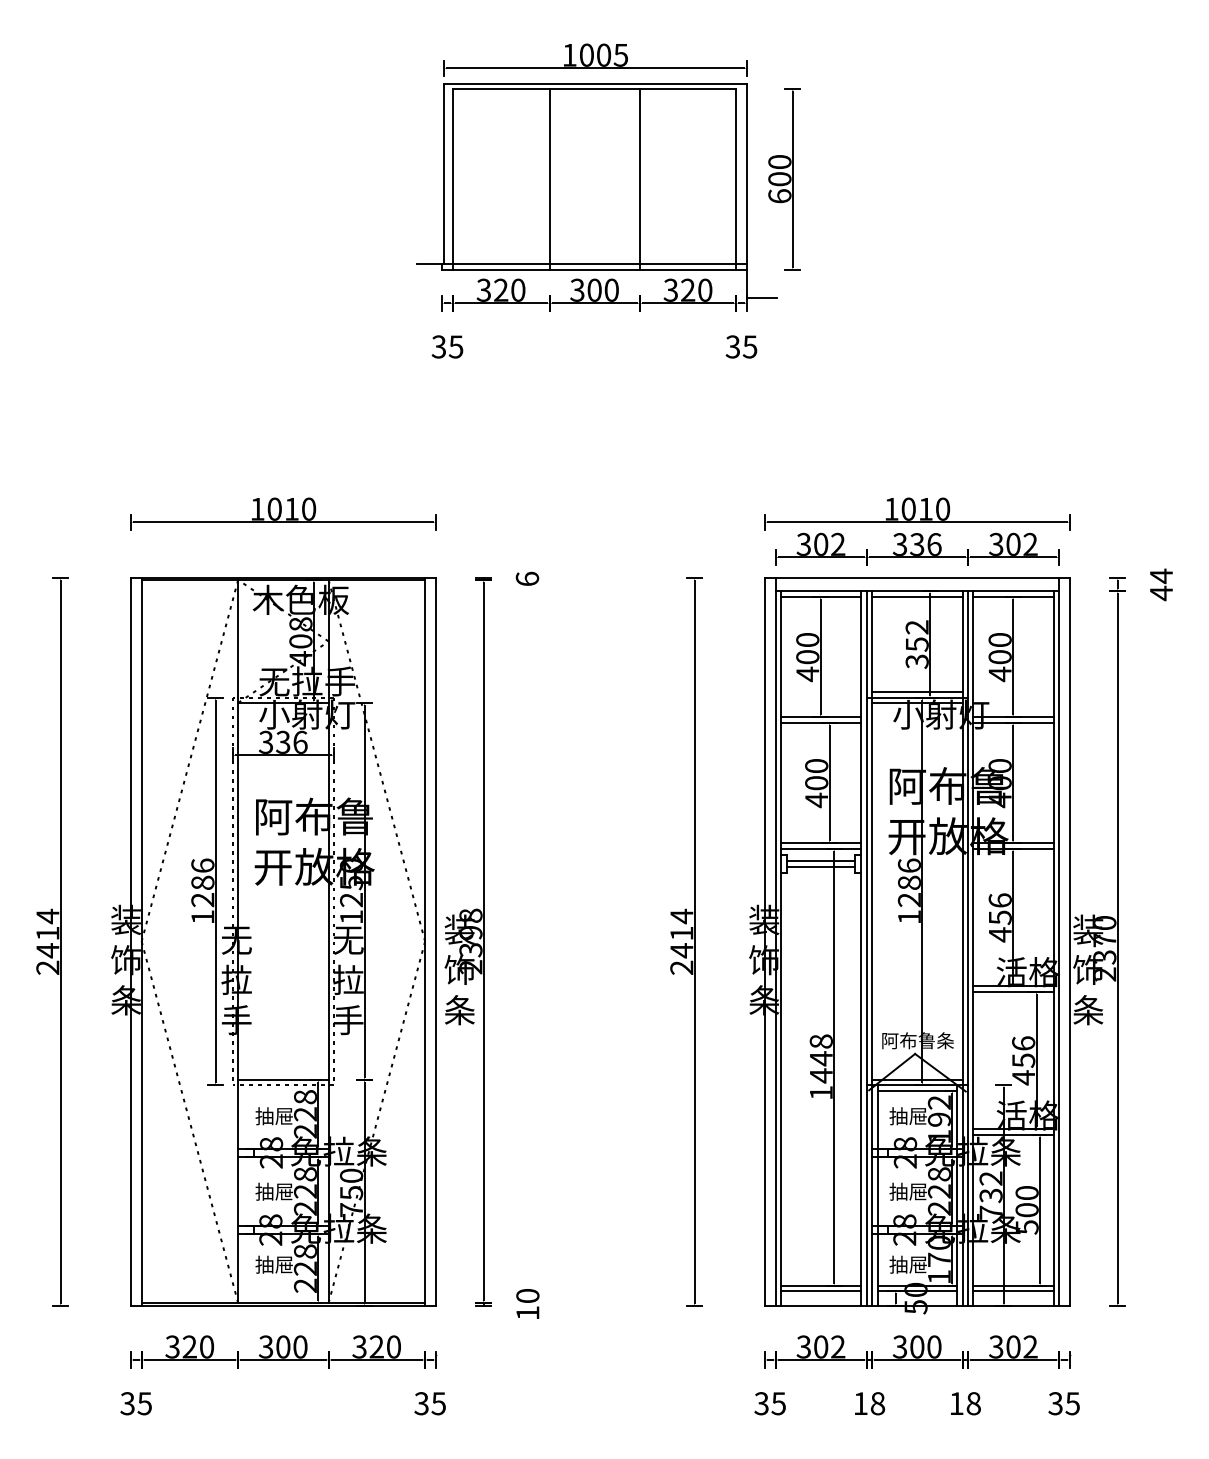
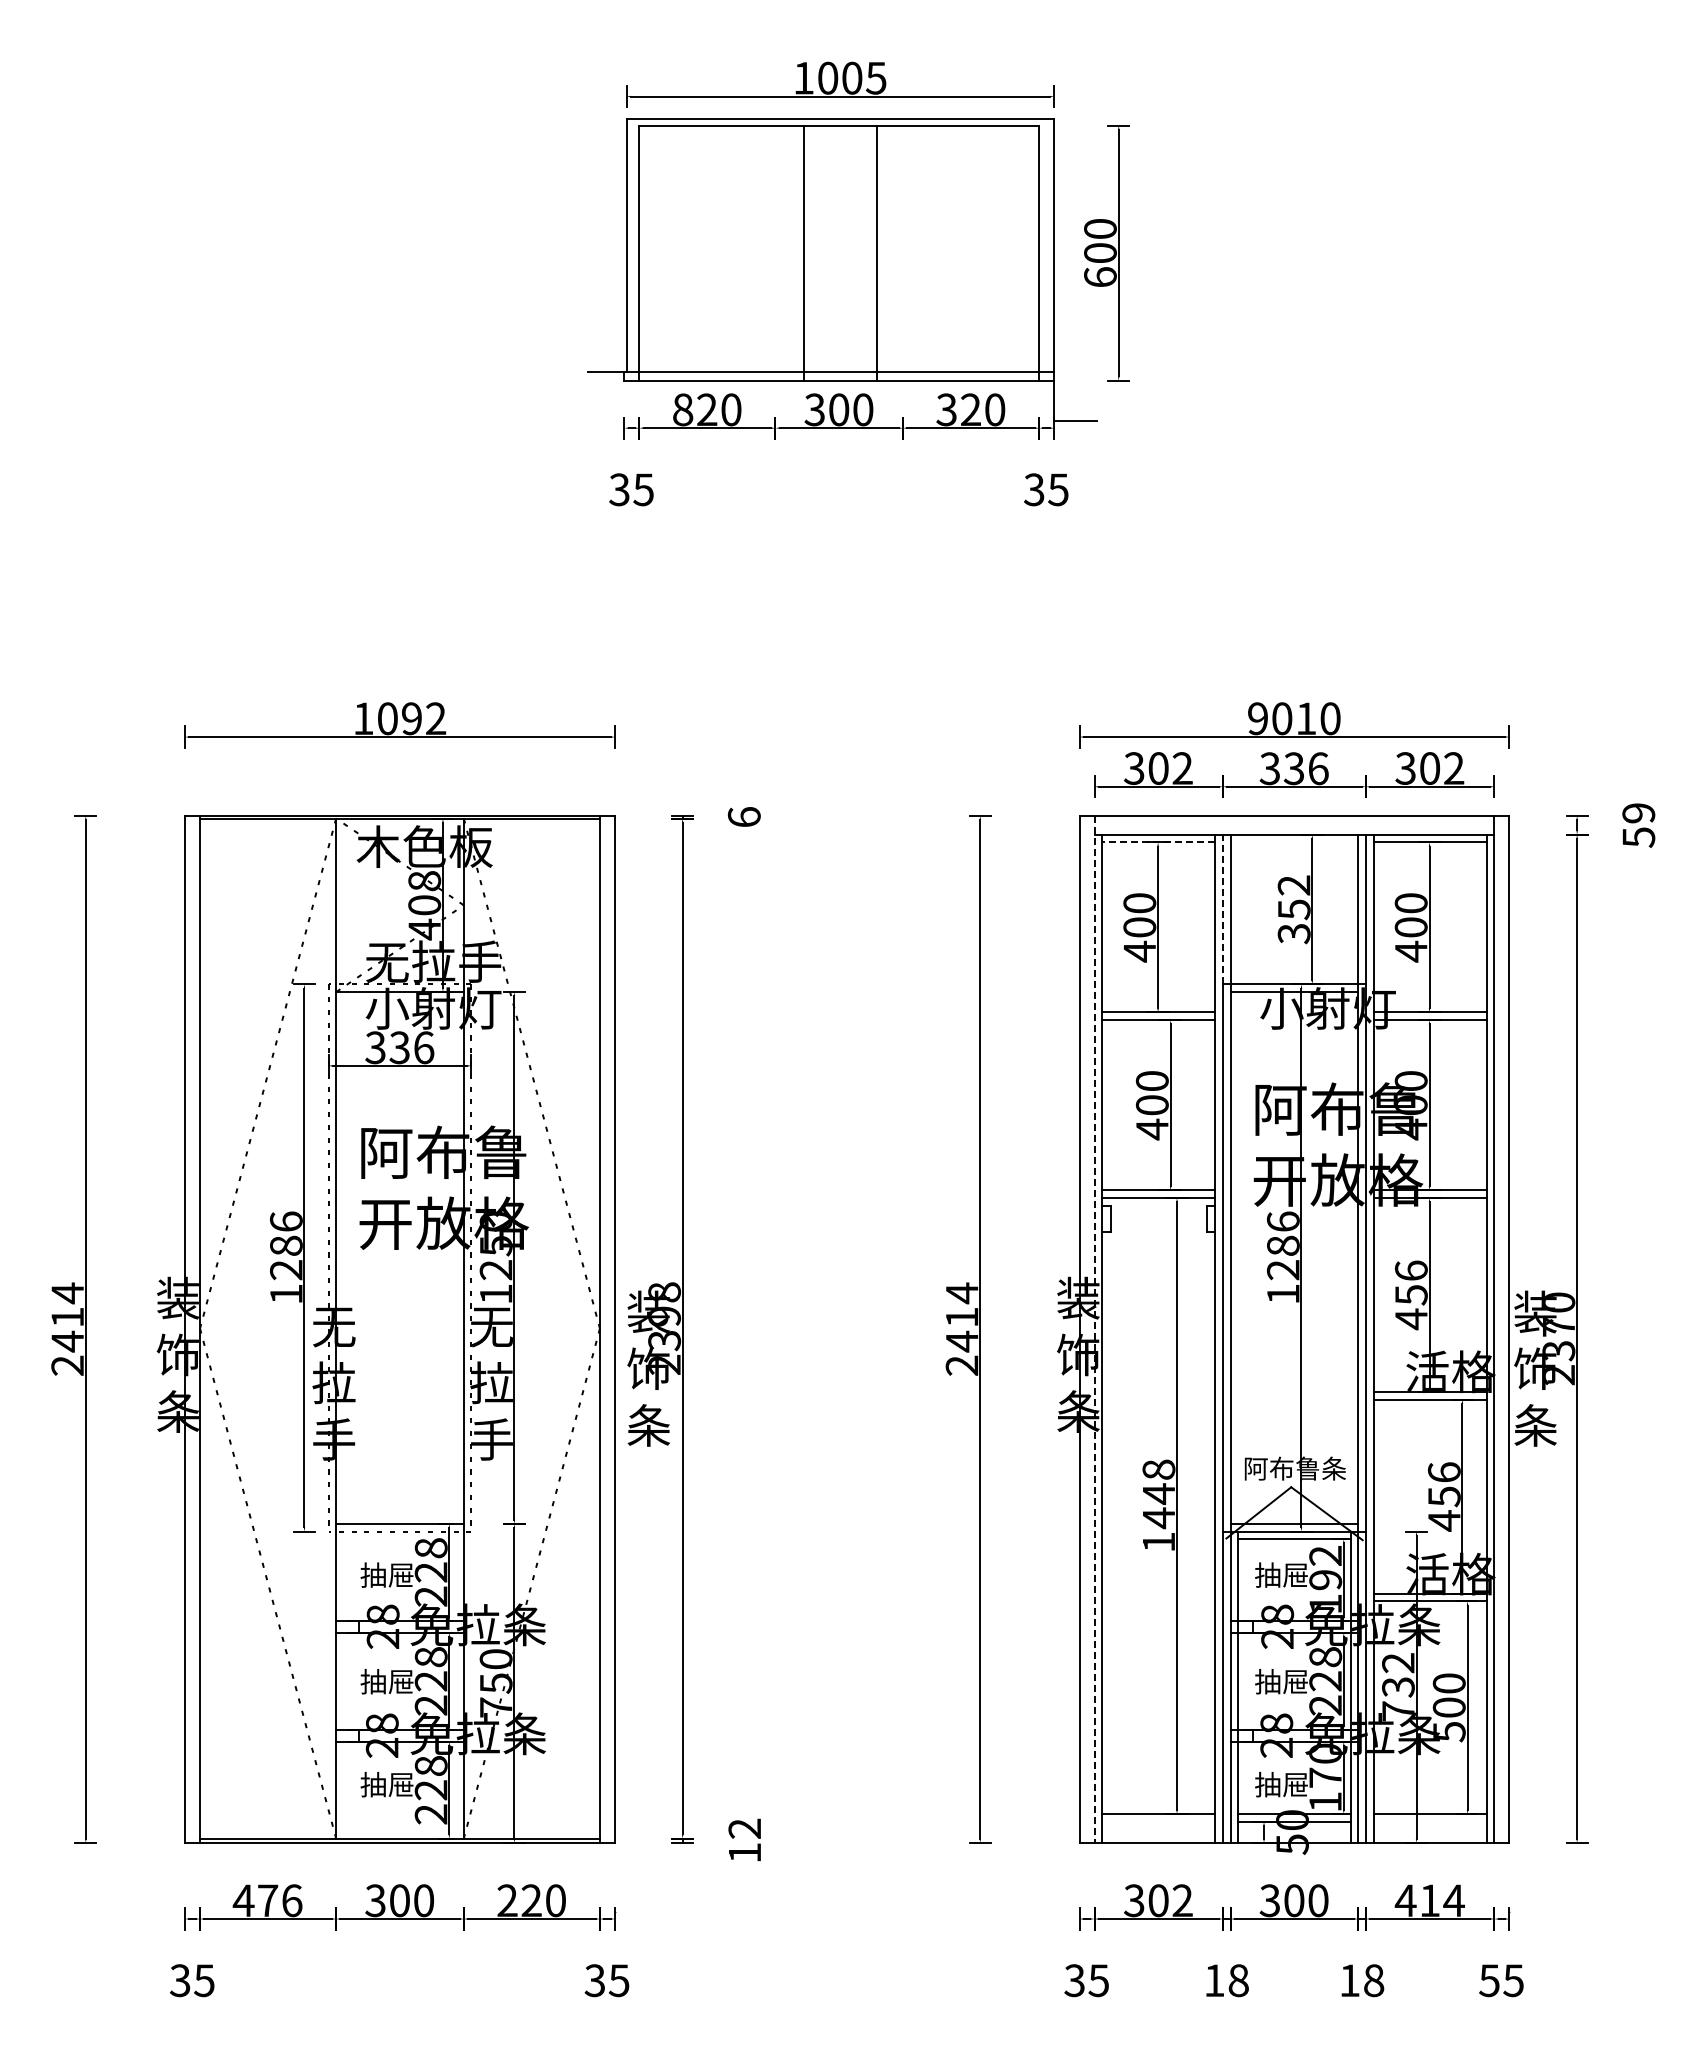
line: (549, 178) -> (877, 252), moved
line: (640, 178) -> (804, 252), moved
text: (483, 290) -> (682, 409), 320 -> 820
text: (300, 509) -> (424, 718), 1010 -> 1092
text: (891, 509) -> (1257, 718), 1010 -> 9010
text: (1161, 584) -> (1638, 825), 44 -> 59
line: (821, 596) -> (1158, 842), solid -> dashed
line: (917, 596) -> (1294, 842), removed
line: (866, 644) -> (1222, 909), solid -> dashed
line: (917, 691) -> (1294, 976), removed
line: (821, 861) -> (1158, 1215), removed
line: (821, 867) -> (1158, 1223), removed
line: (775, 942) -> (1094, 1329), solid -> dashed
line: (821, 1290) -> (1158, 1821), removed
line: (1013, 1290) -> (1429, 1821), removed
text: (527, 1295) -> (744, 1828), 10 -> 12
text: (189, 1346) -> (267, 1900), 320 -> 476
text: (1013, 1346) -> (1429, 1900), 302 -> 414
text: (359, 1347) -> (507, 1901), 320 -> 220
text: (1055, 1403) -> (1489, 1980), 35 -> 55

